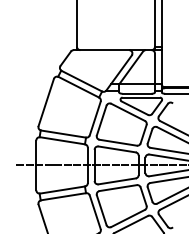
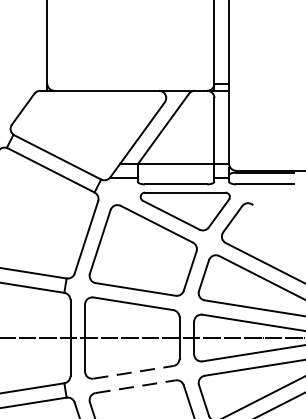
line: (117, 181) -> (134, 372), solid -> dashed
line: (118, 188) -> (136, 387), solid -> dashed

